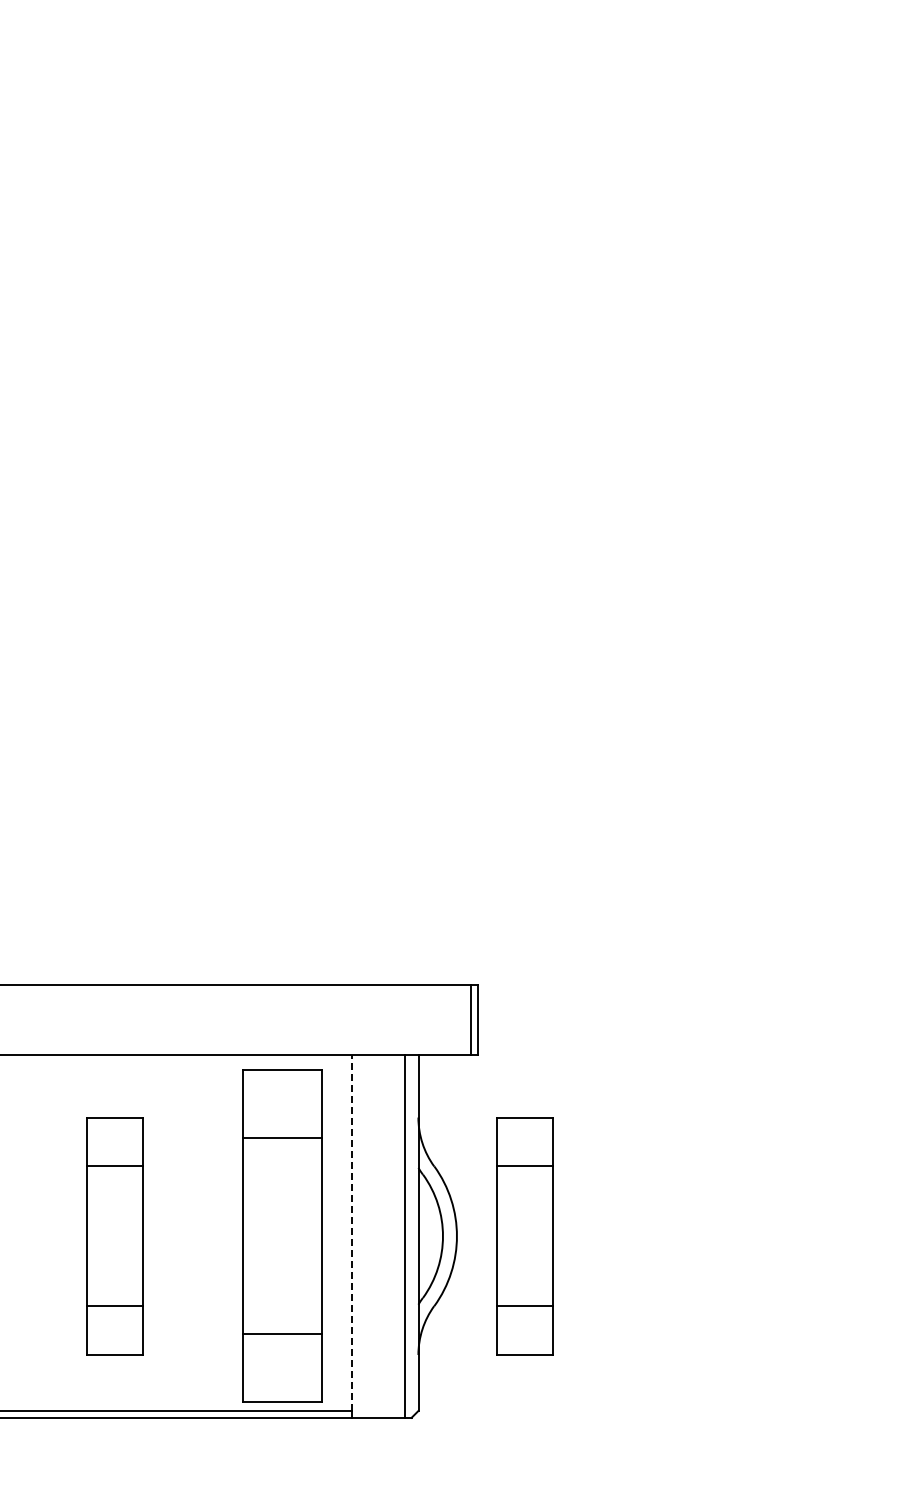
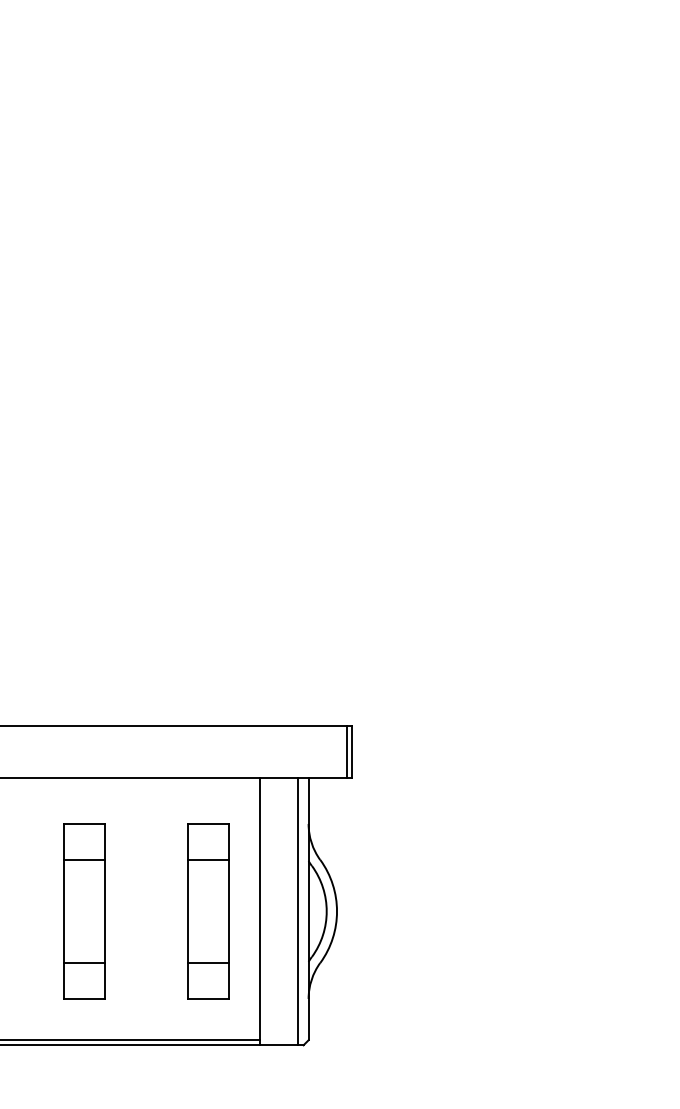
line: (352, 1232) -> (260, 908), dashed -> solid
part: (281, 1236) -> (207, 911), size x0.71
part: (524, 1236) -> (386, 911), removed

